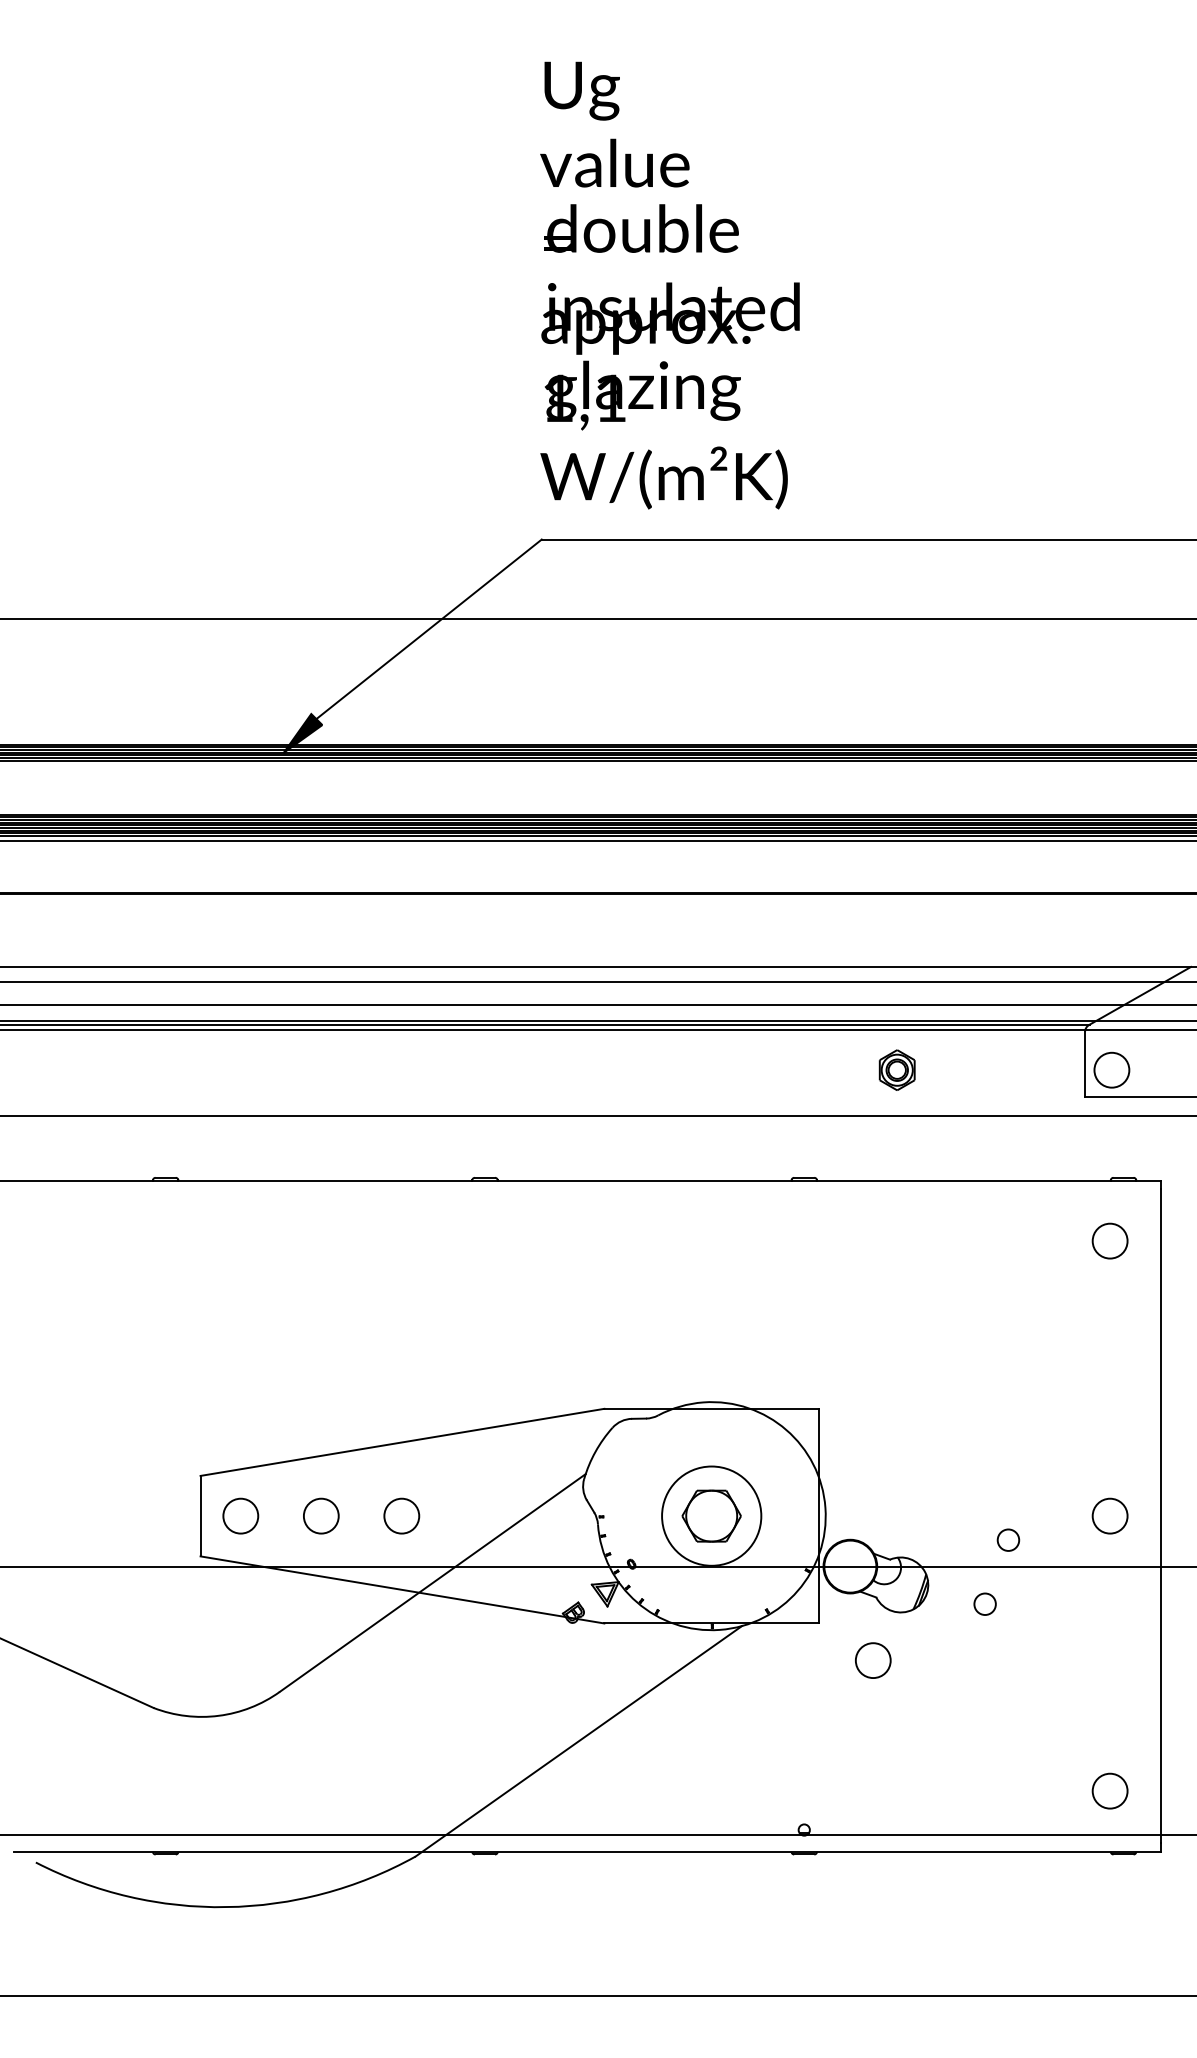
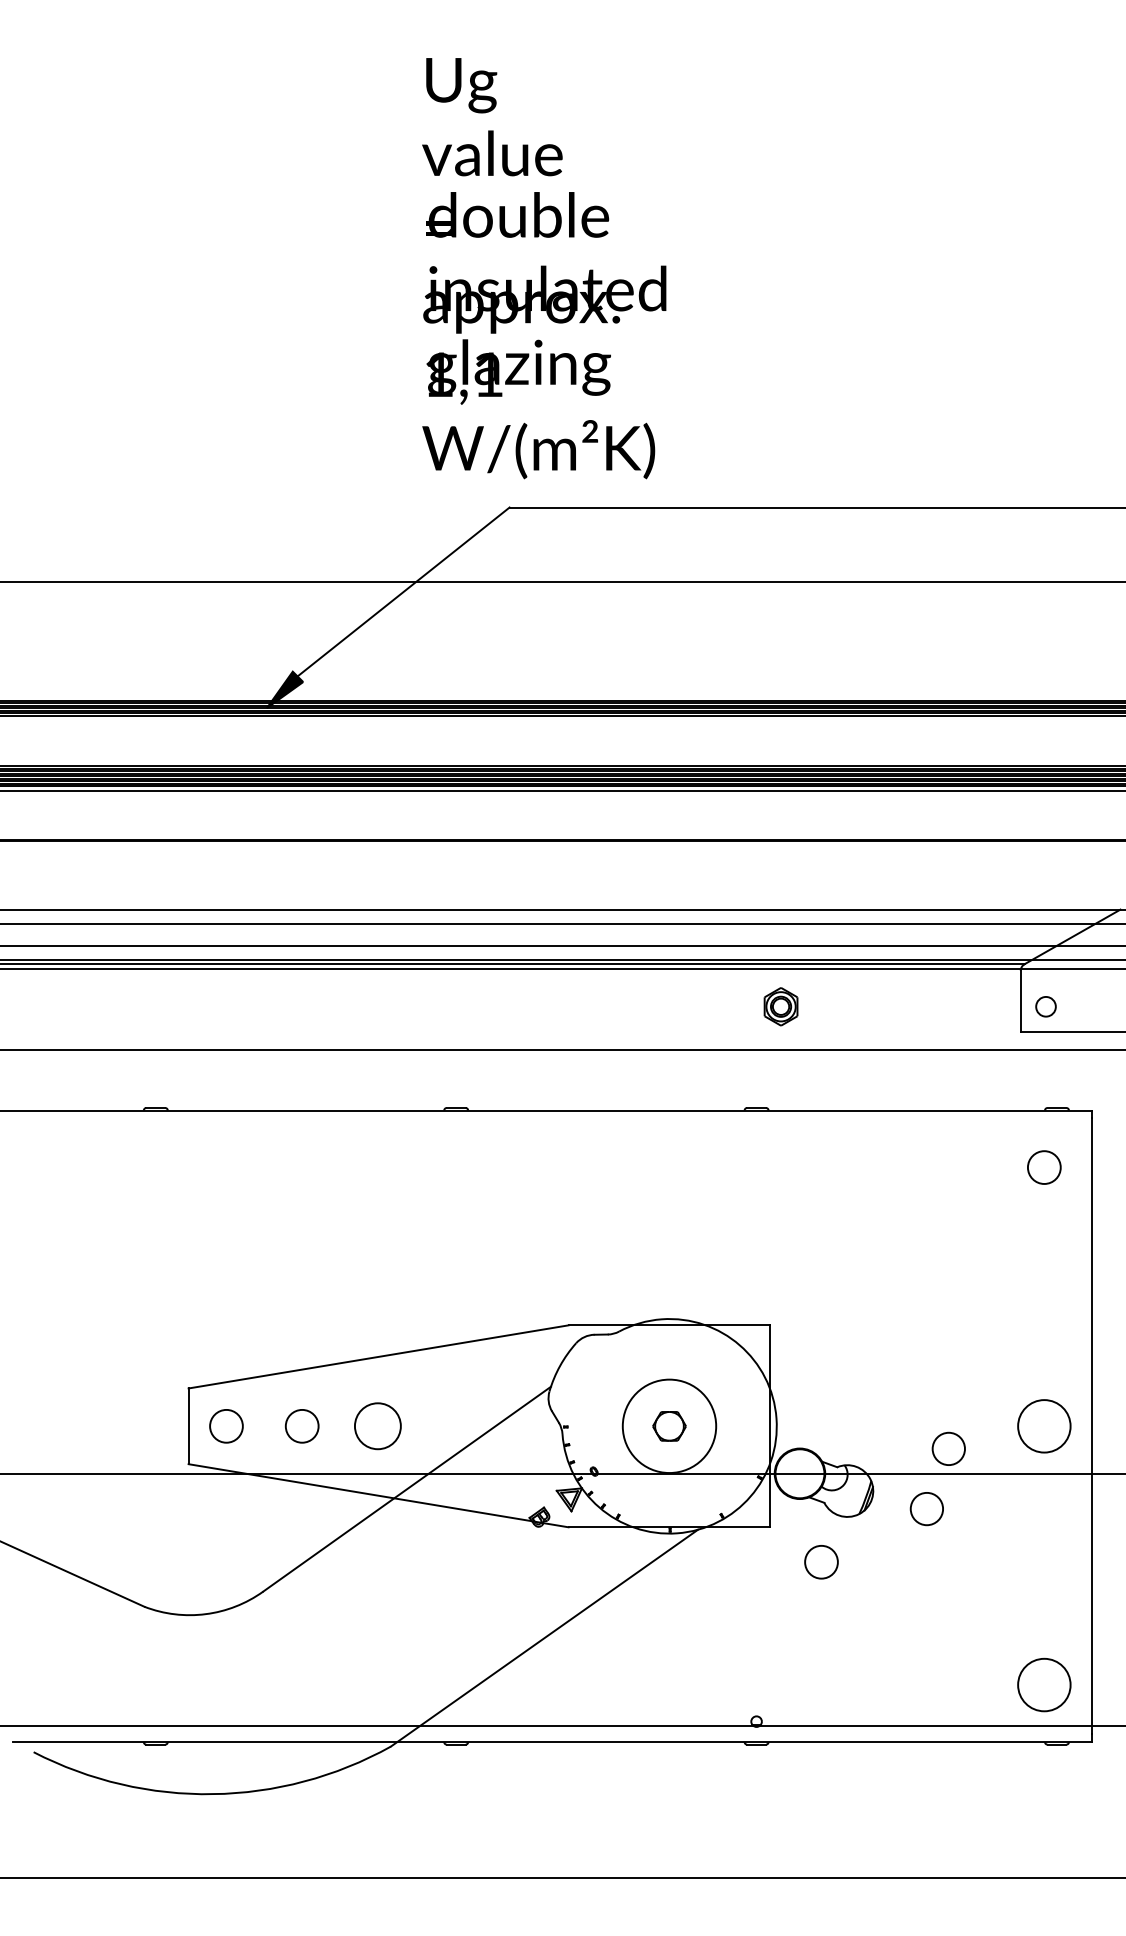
text: (670, 285) -> (544, 268), moved
part: (896, 1069) -> (780, 1006), moved
circle: (1111, 1069) -> (1045, 1006), size x0.6
circle: (1109, 1515) -> (1043, 1425), size x1.6
circle: (401, 1516) -> (377, 1426), size x1.4
part: (711, 1516) -> (669, 1426), size x0.6
circle: (1008, 1539) -> (948, 1448), size x1.6
circle: (984, 1604) -> (926, 1509), size x1.6
circle: (1109, 1790) -> (1043, 1684), size x1.6

